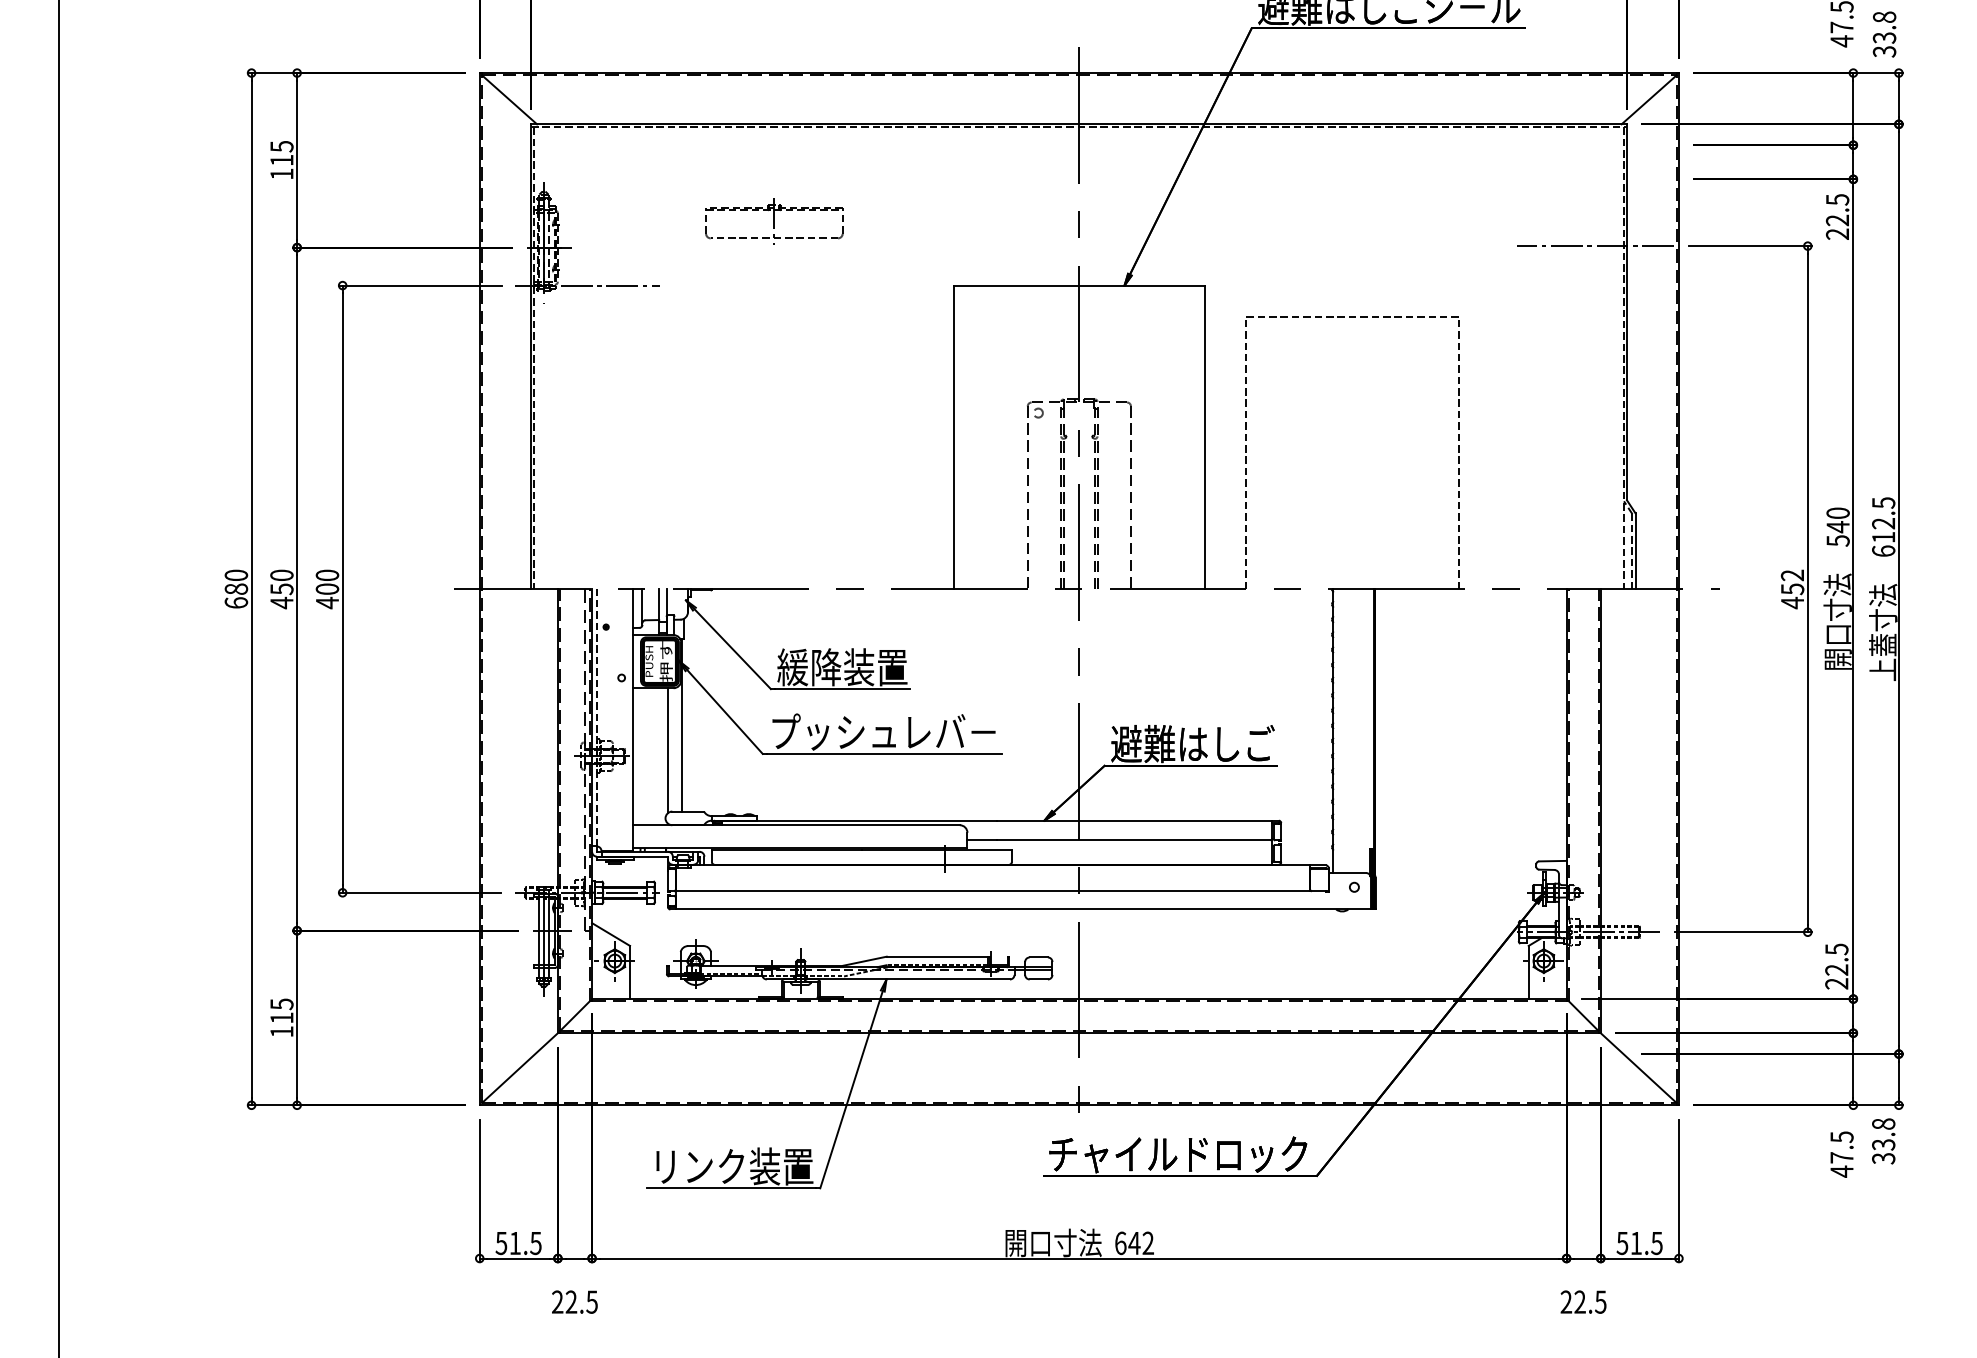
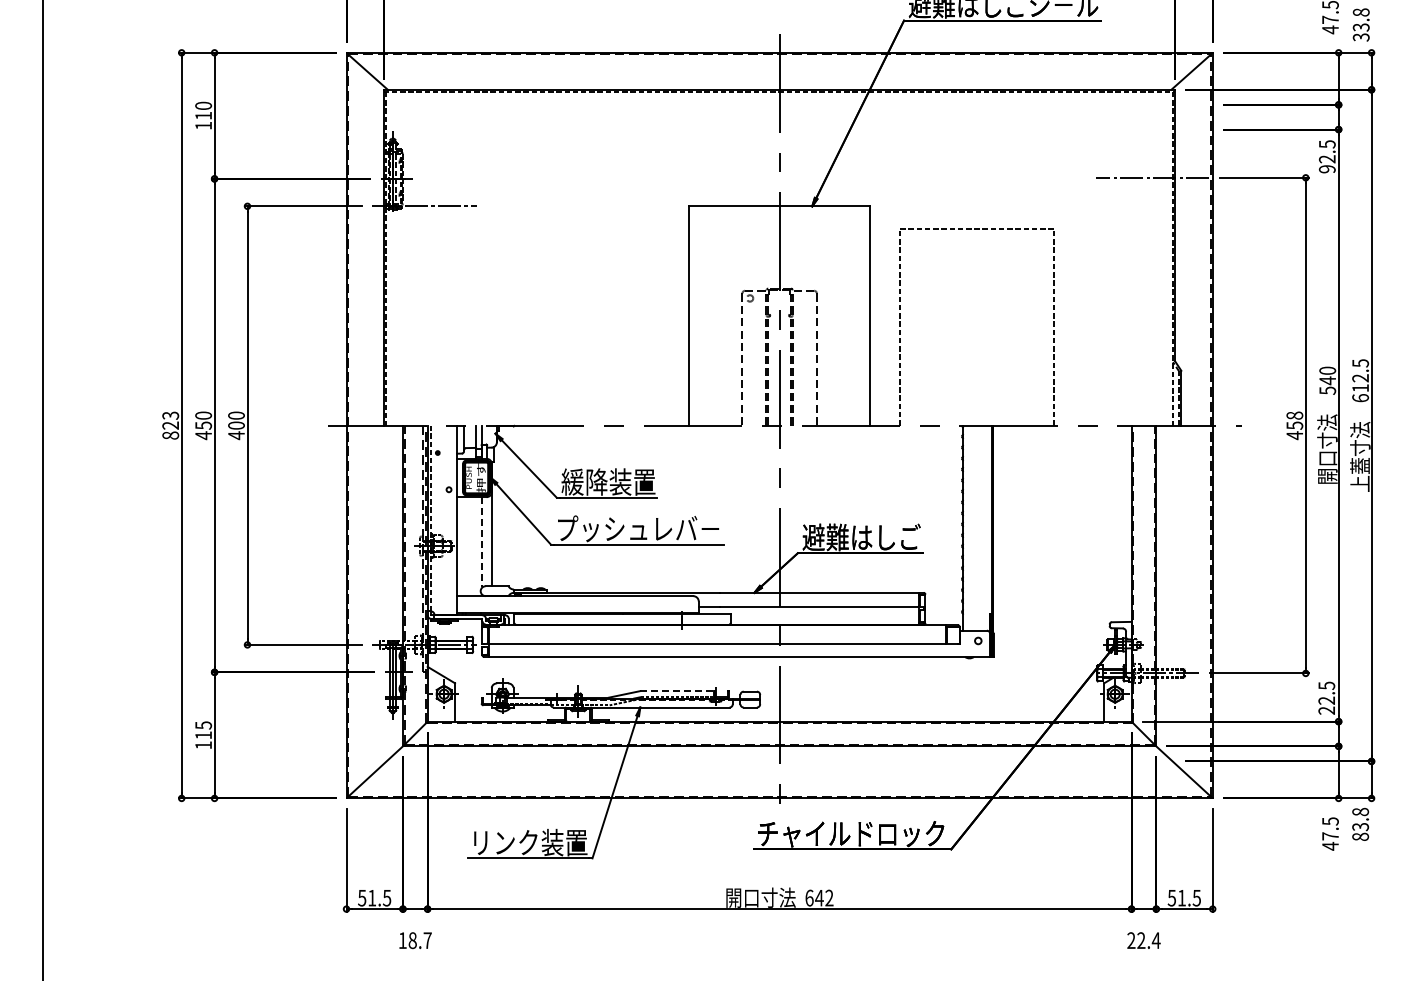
text: (281, 146) -> (203, 105), 115 -> 110
part: (774, 220) -> (559, 159), removed
text: (1837, 234) -> (1327, 169), 22.5 -> 92.5
text: (1792, 575) -> (1294, 415), 452 -> 458
text: (236, 589) -> (170, 425), 680 -> 823
line: (668, 750) -> (482, 542), solid -> dashed
line: (939, 957) -> (678, 691), solid -> dashed
text: (1883, 1158) -> (1360, 836), 33.8 -> 83.8
text: (573, 1301) -> (414, 940), 22.5 -> 18.7
text: (1599, 1301) -> (1155, 940), 22.5 -> 22.4

